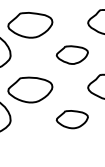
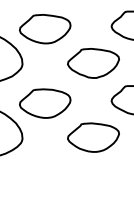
part: (72, 55) -> (93, 63), size x1.43
part: (72, 119) -> (93, 137), size x1.43

